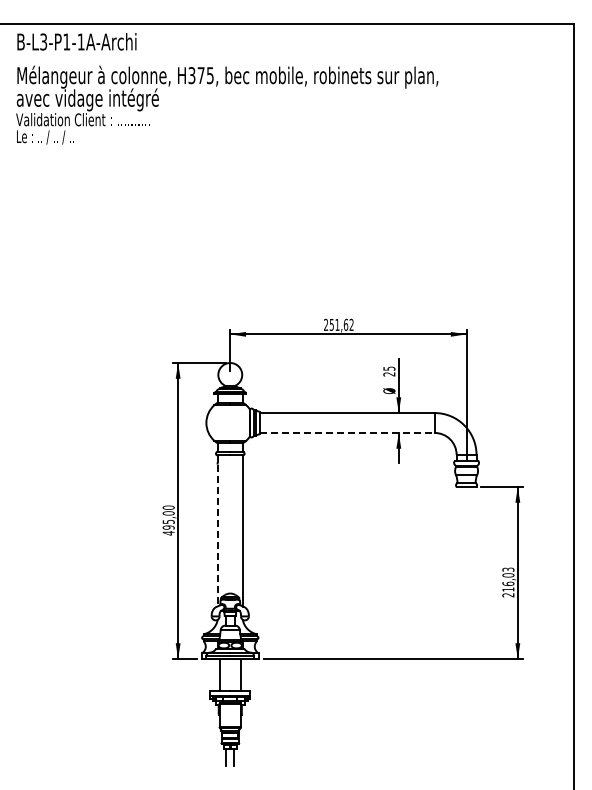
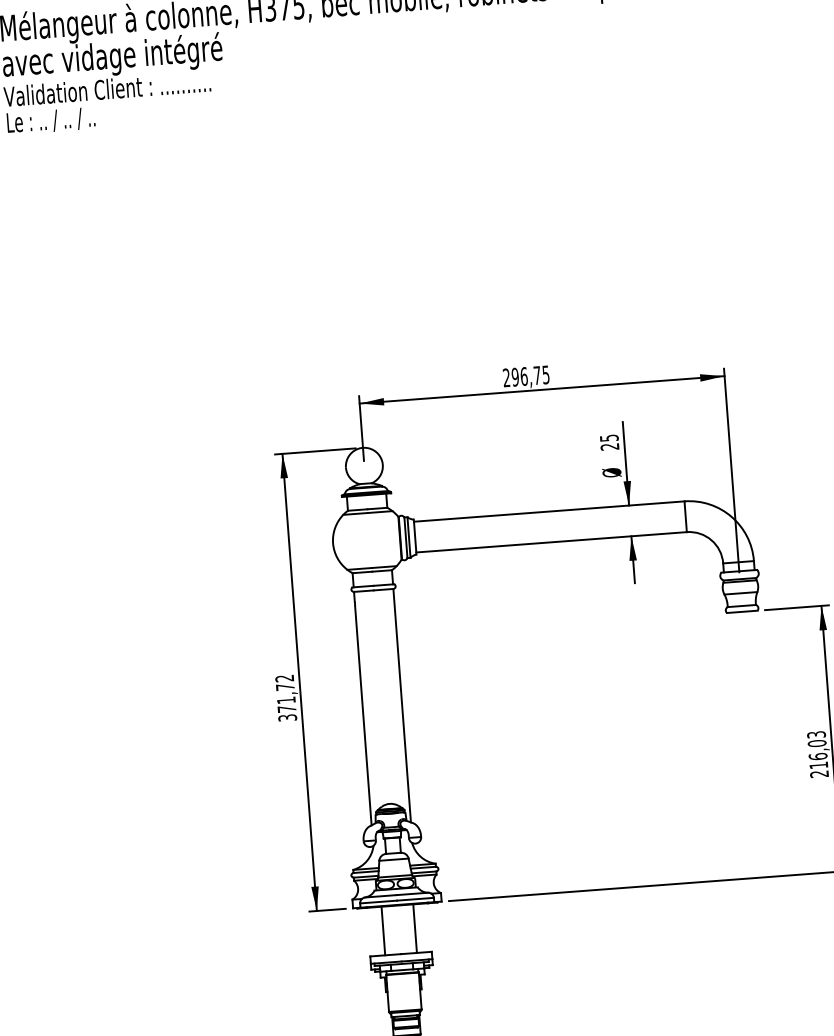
text: (341, 324) -> (530, 375), 251,62 -> 296,75
line: (347, 432) -> (552, 541), dashed -> solid
text: (168, 520) -> (285, 698), 495,00 -> 371,72
line: (217, 535) -> (363, 715), dashed -> solid

